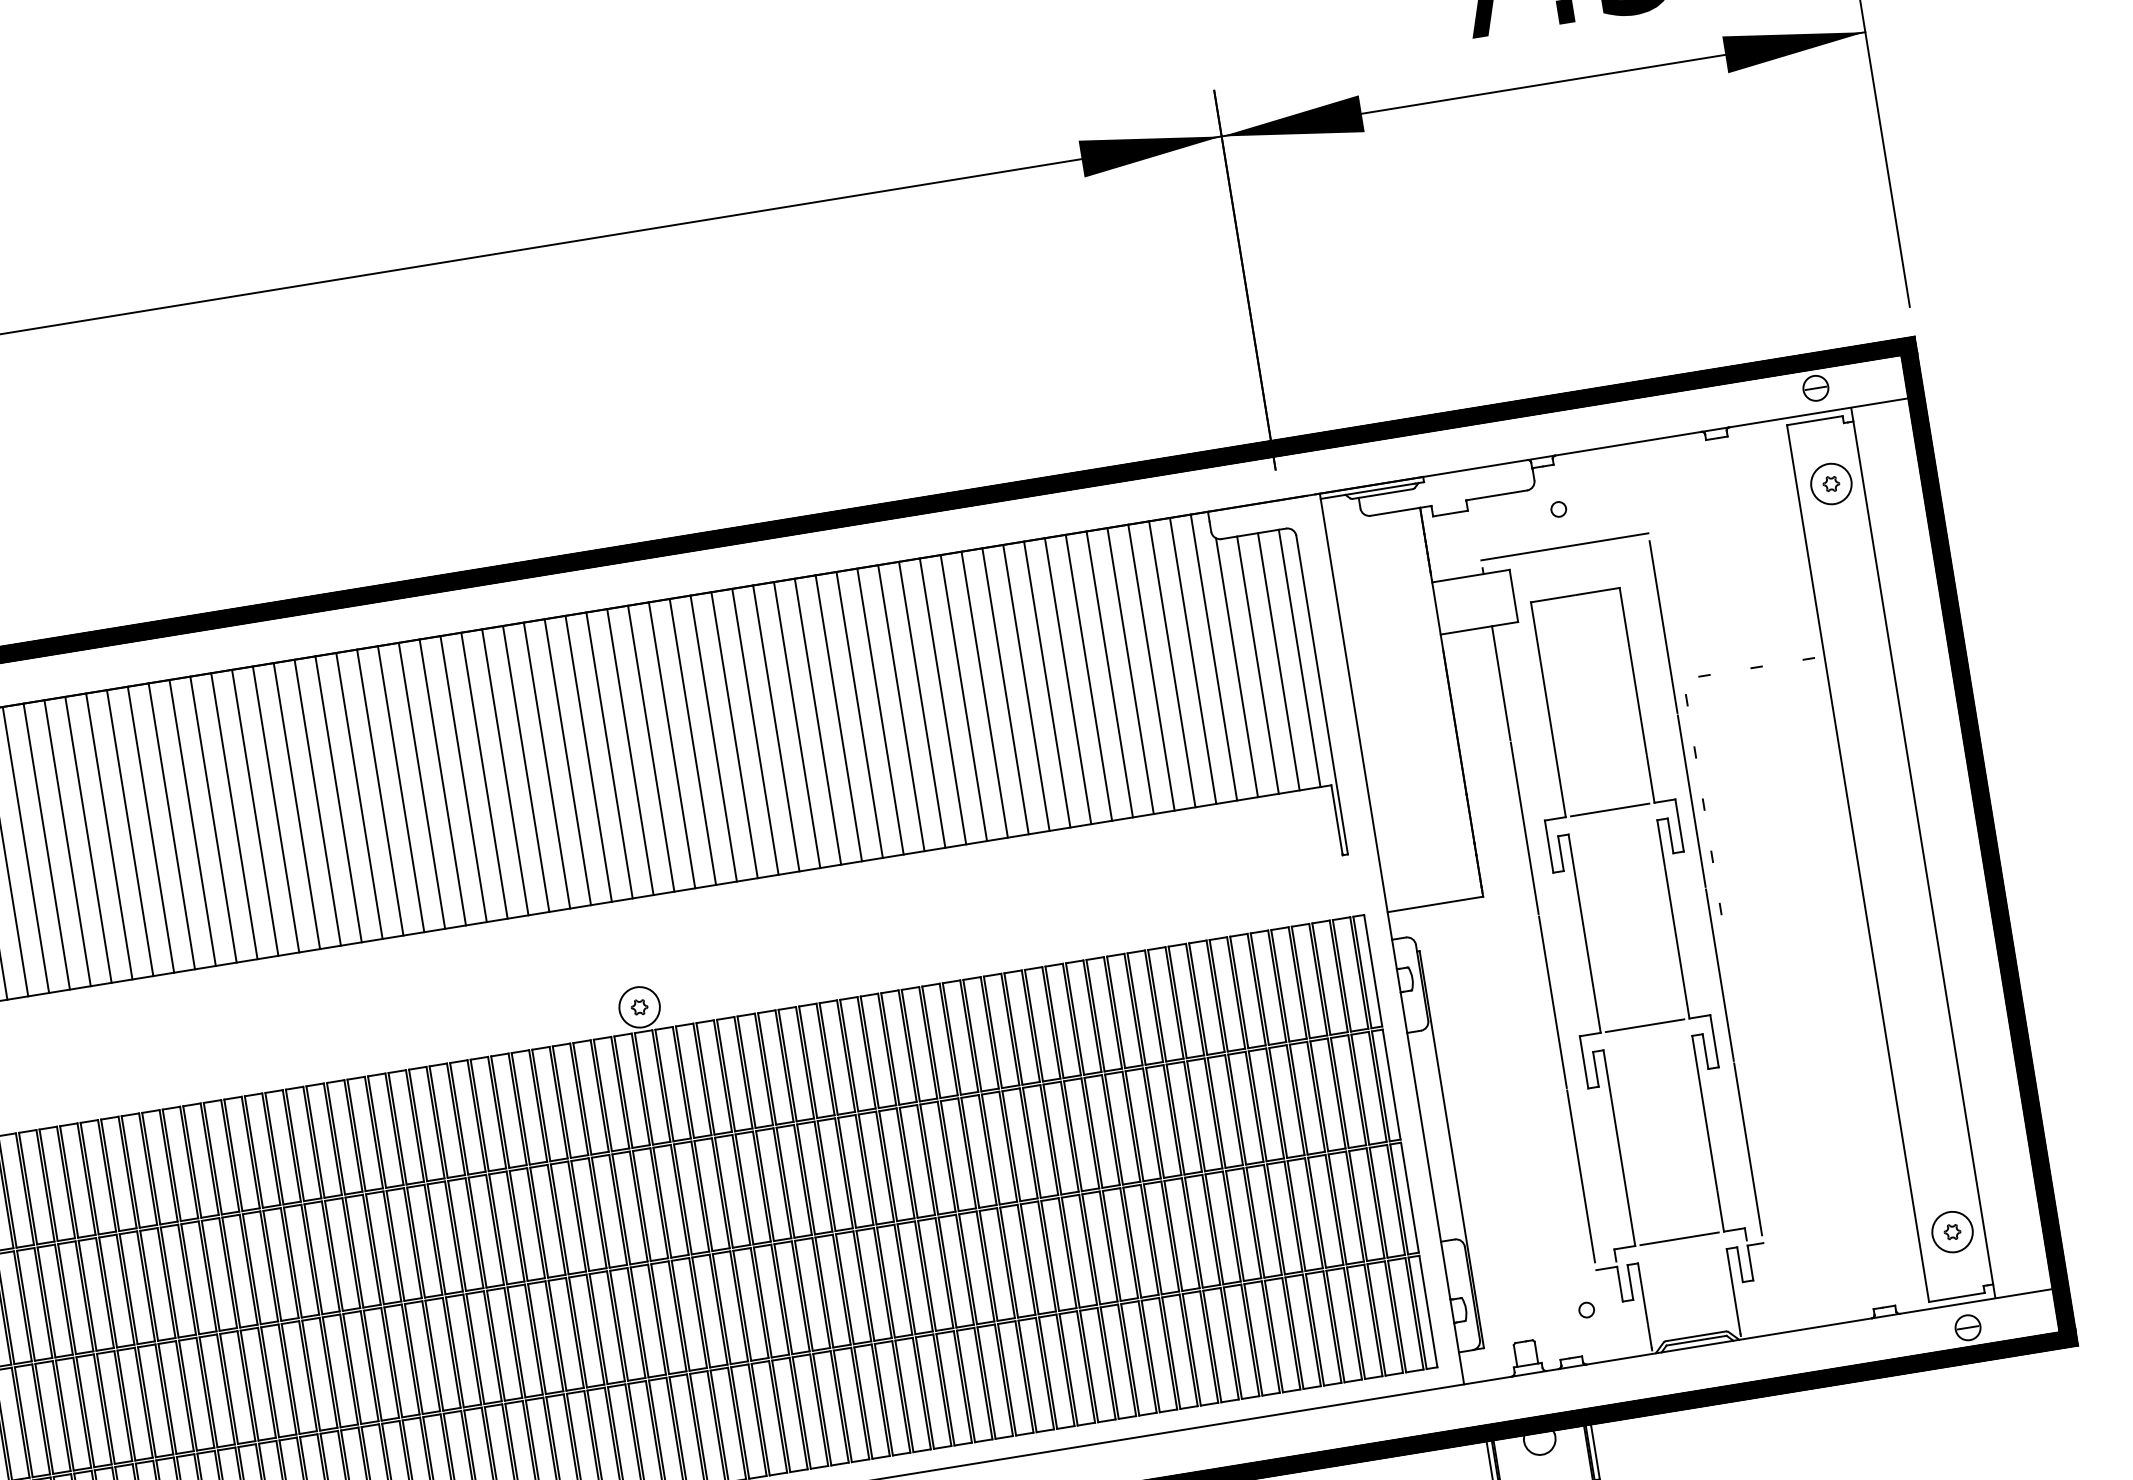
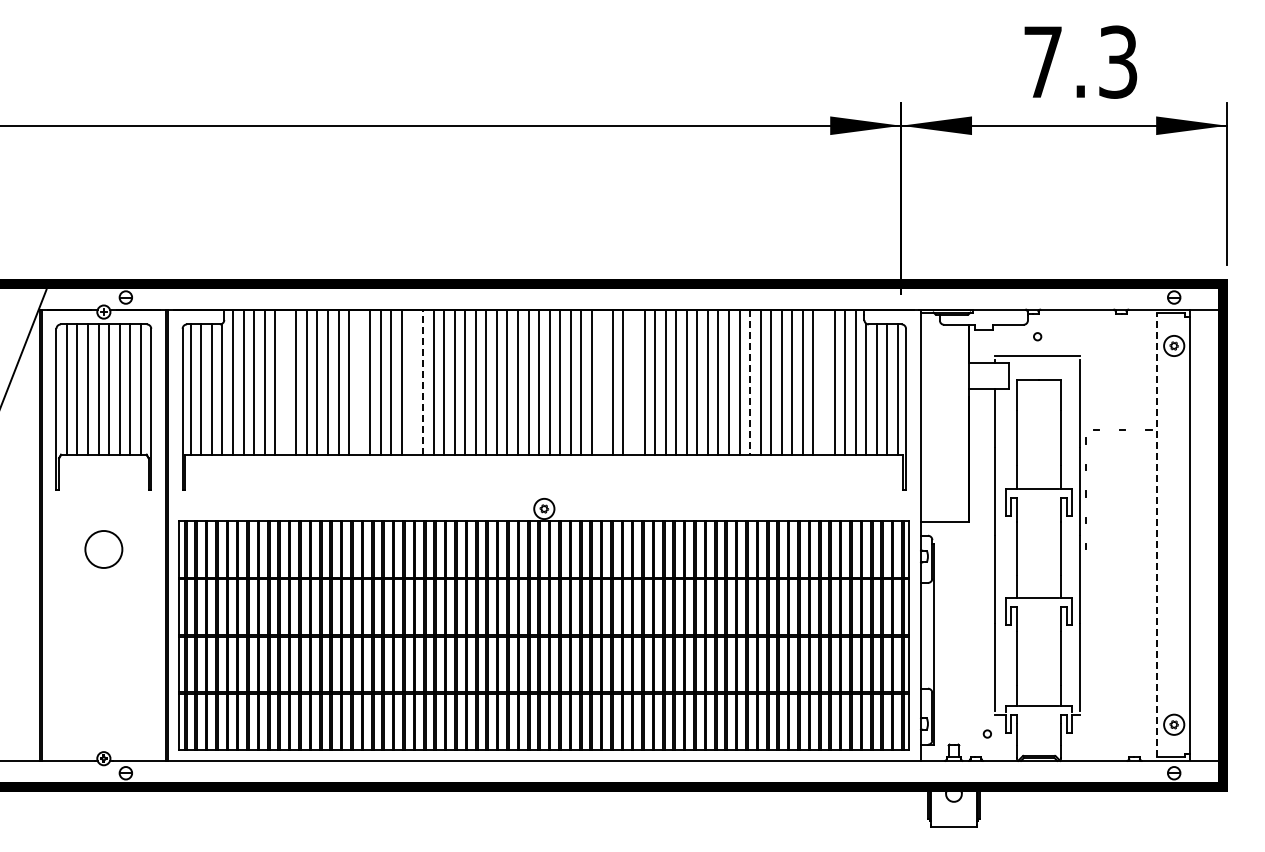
line: (1152, 665) -> (824, 381), removed
line: (1006, 691) -> (750, 382), solid -> dashed
line: (776, 726) -> (634, 381), removed
line: (713, 737) -> (602, 381), removed
line: (358, 794) -> (422, 381), solid -> dashed
line: (338, 797) -> (412, 381), removed
line: (233, 814) -> (359, 381), removed
line: (87, 838) -> (285, 381), removed
line: (1859, 863) -> (1157, 535), solid -> dashed

